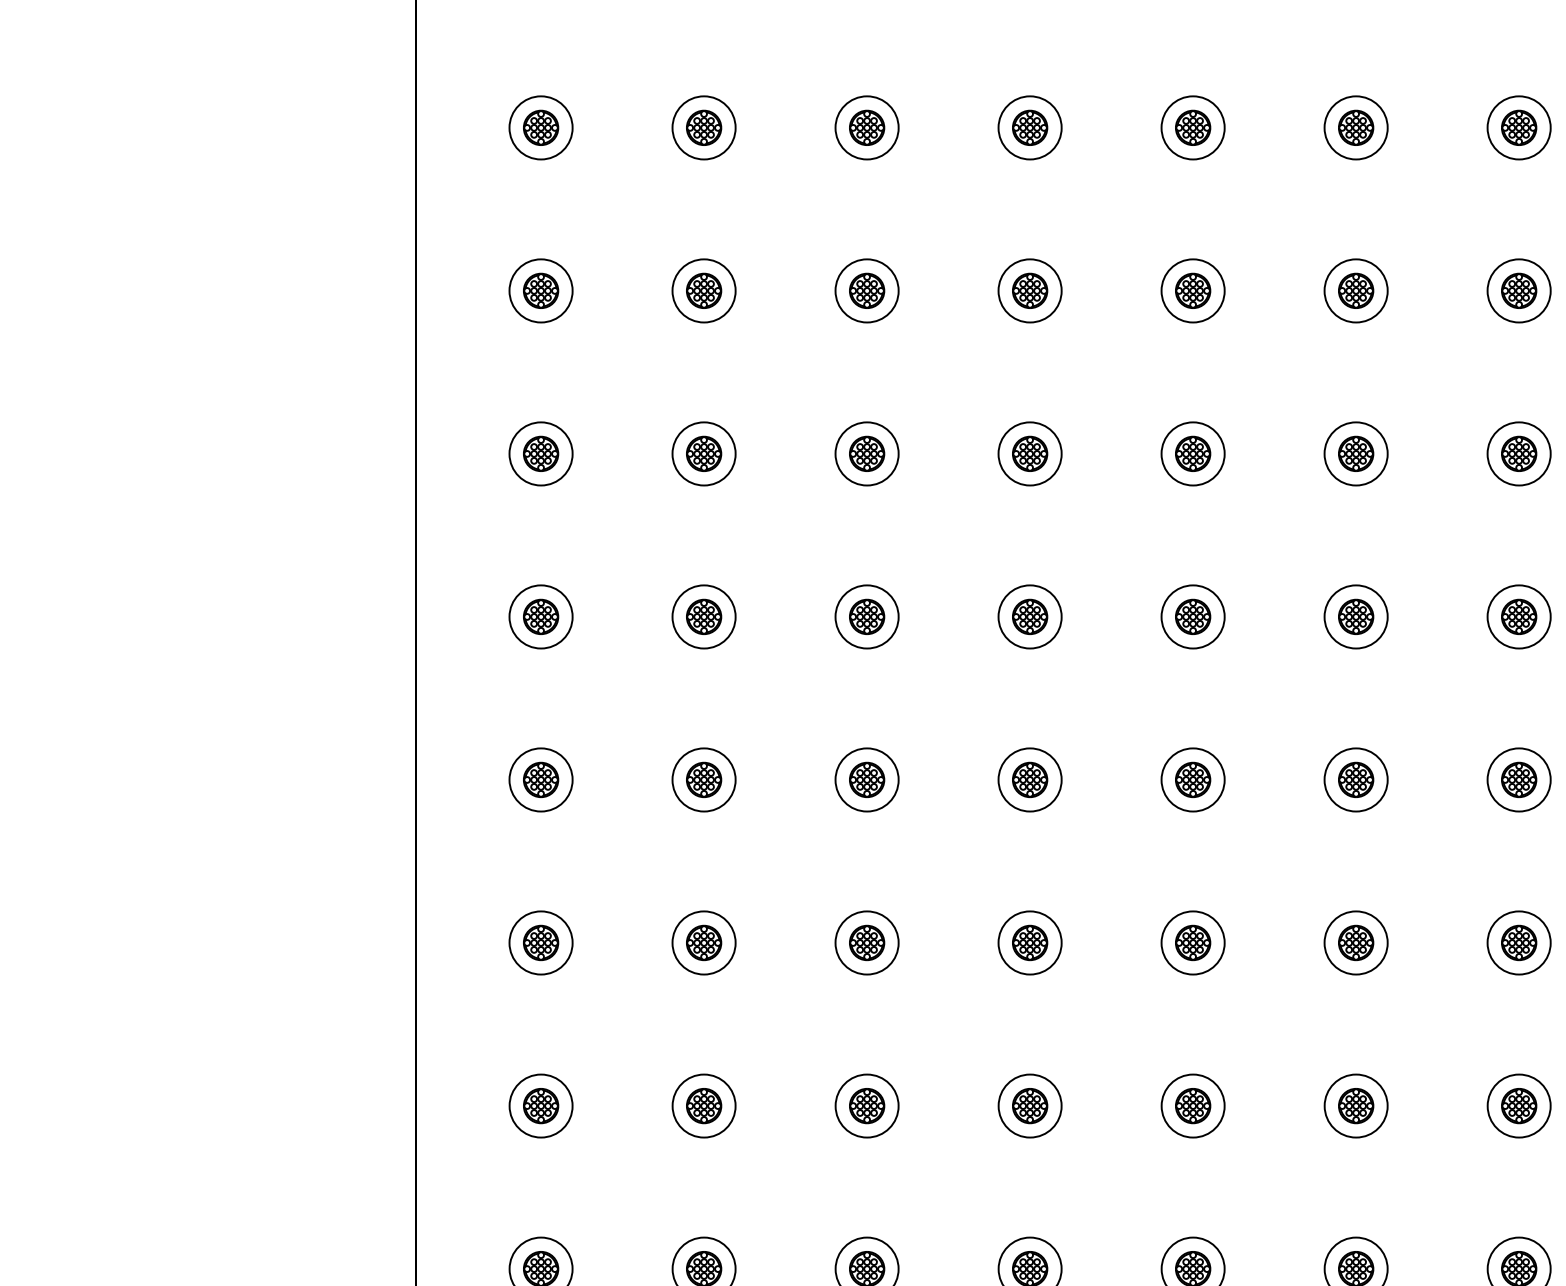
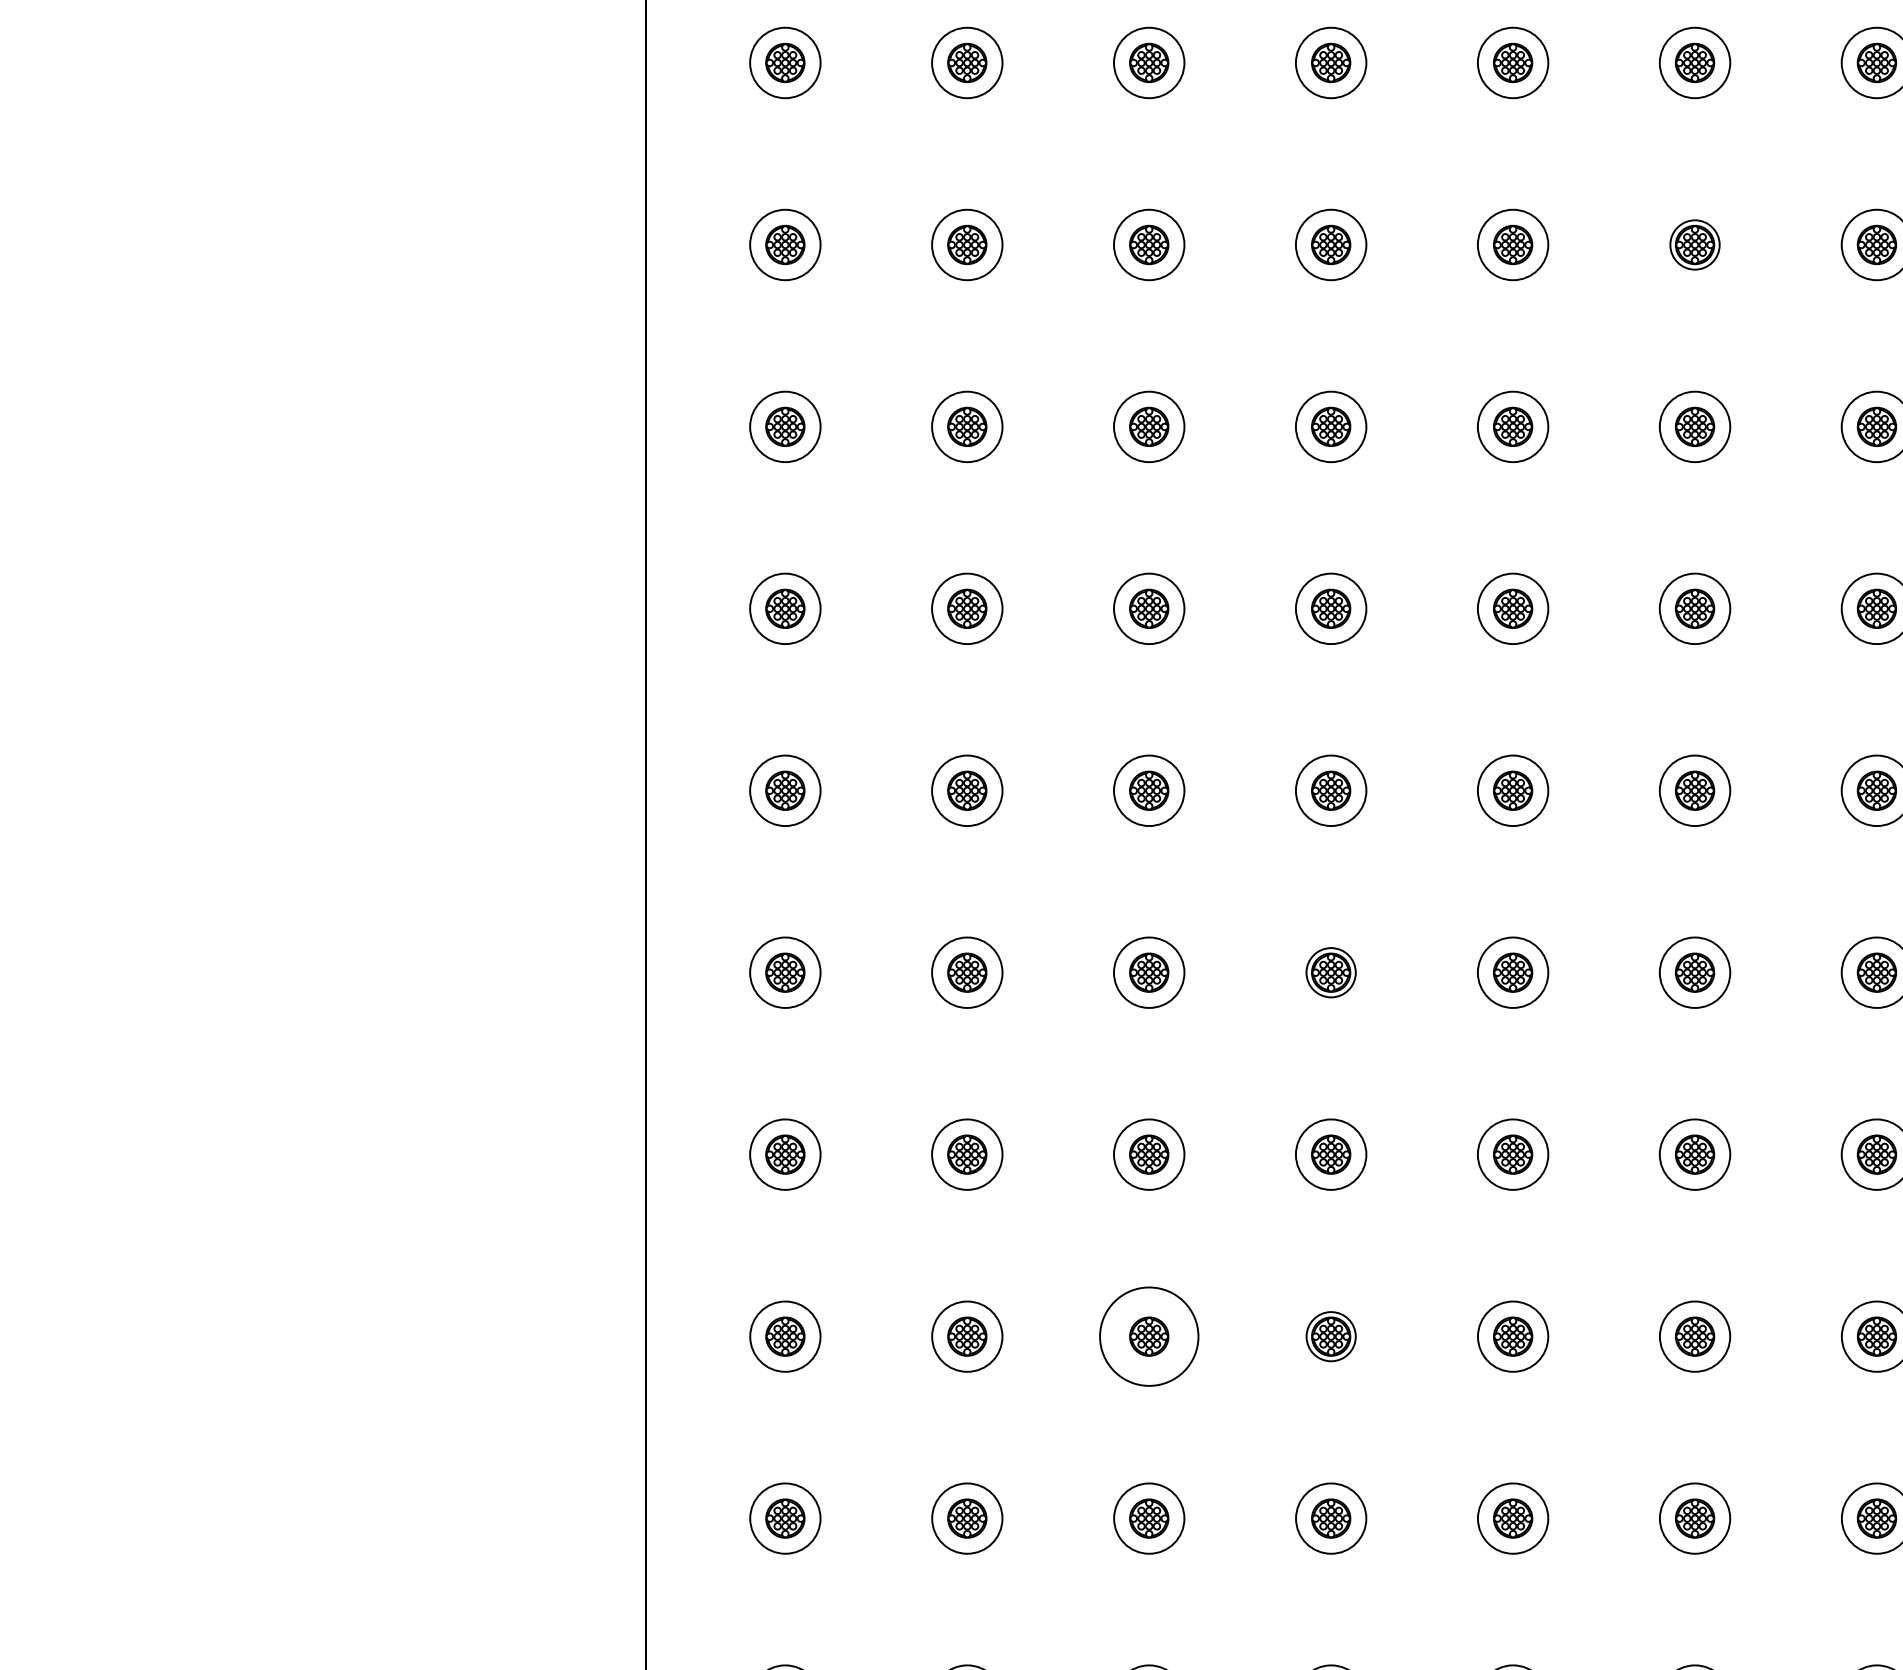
circle: (1355, 127) -> (1694, 244), size x0.7
circle: (1029, 779) -> (1330, 972), size x0.7
circle: (867, 1105) -> (1149, 1336), size x1.4
circle: (1030, 1105) -> (1331, 1336), size x0.7

